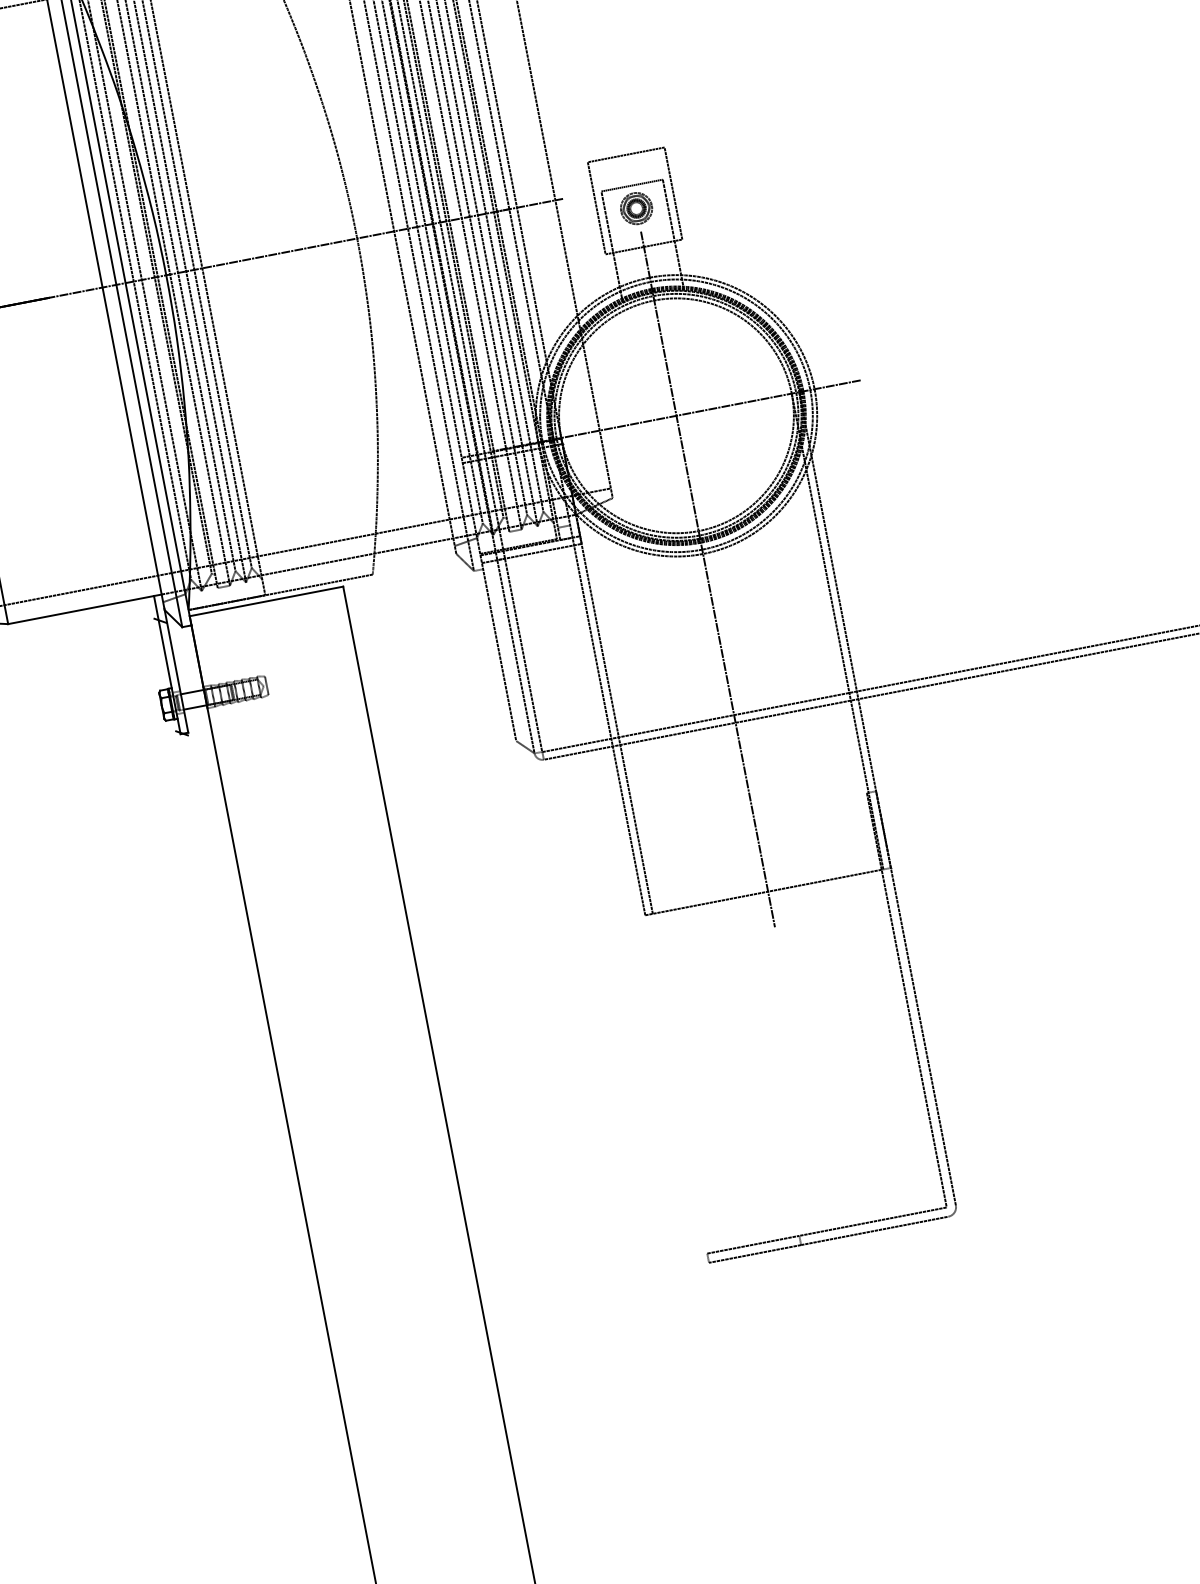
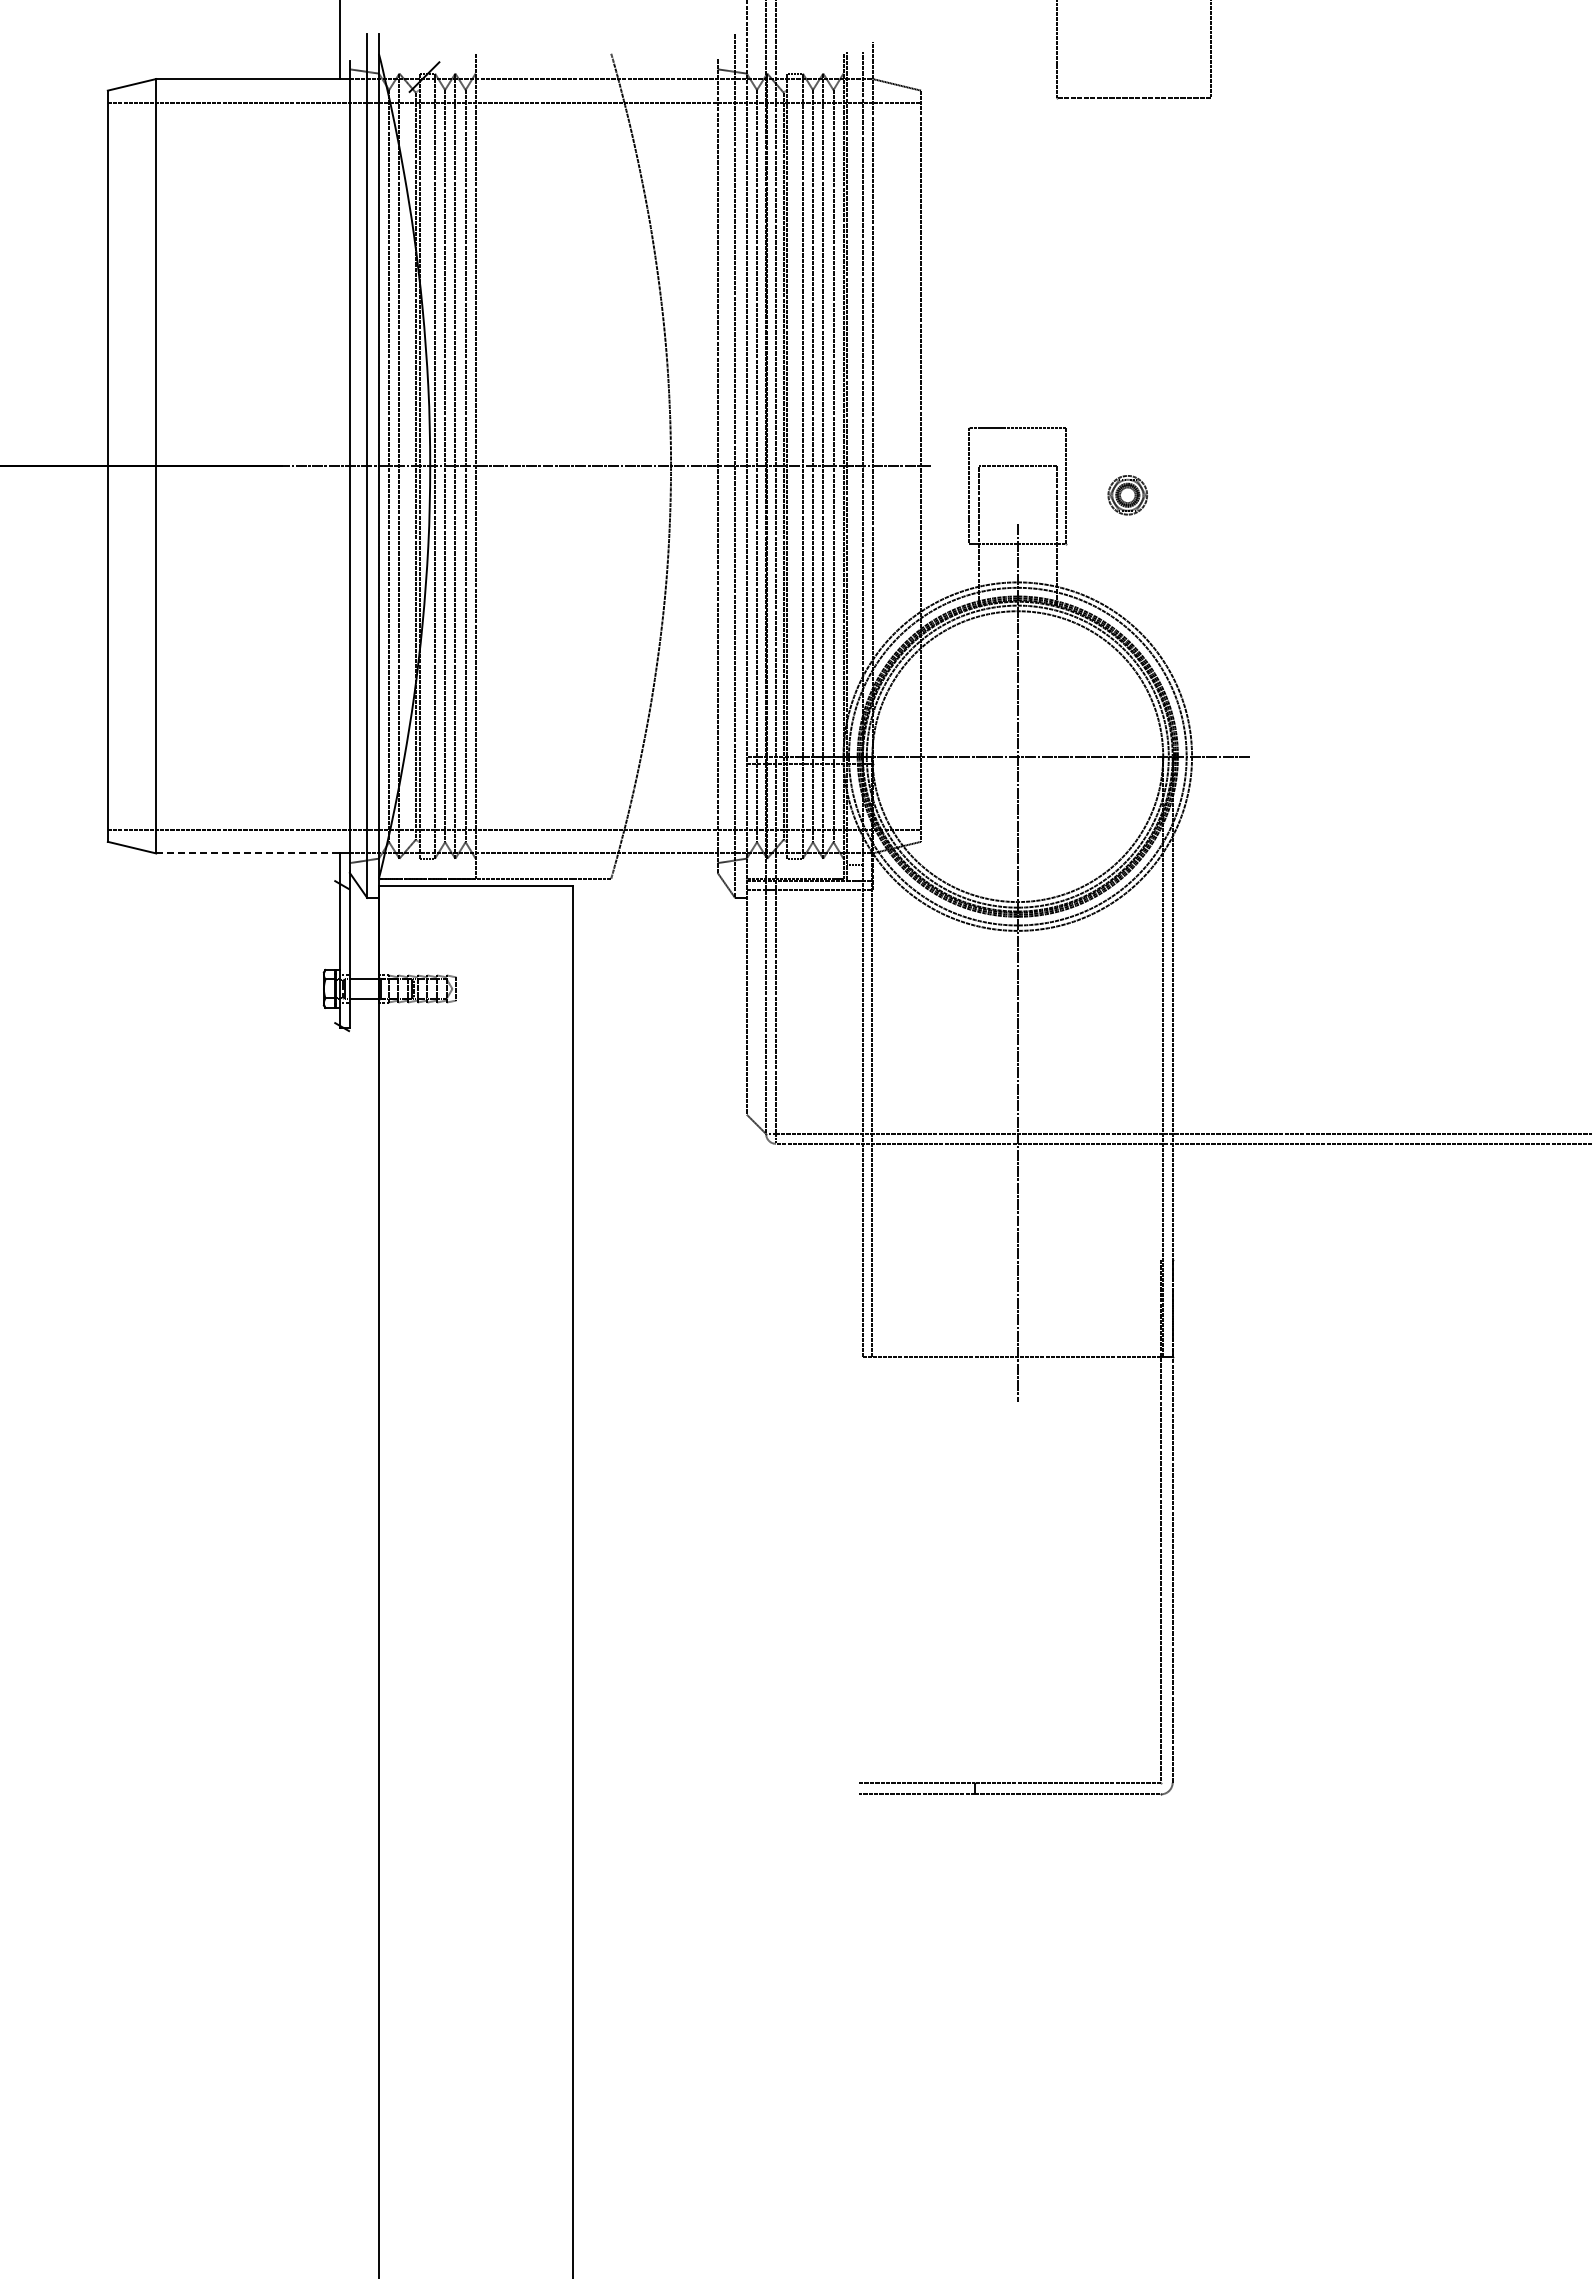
part: (636, 208) -> (1127, 495), moved
line: (81, 610) -> (248, 853), solid -> dashed

